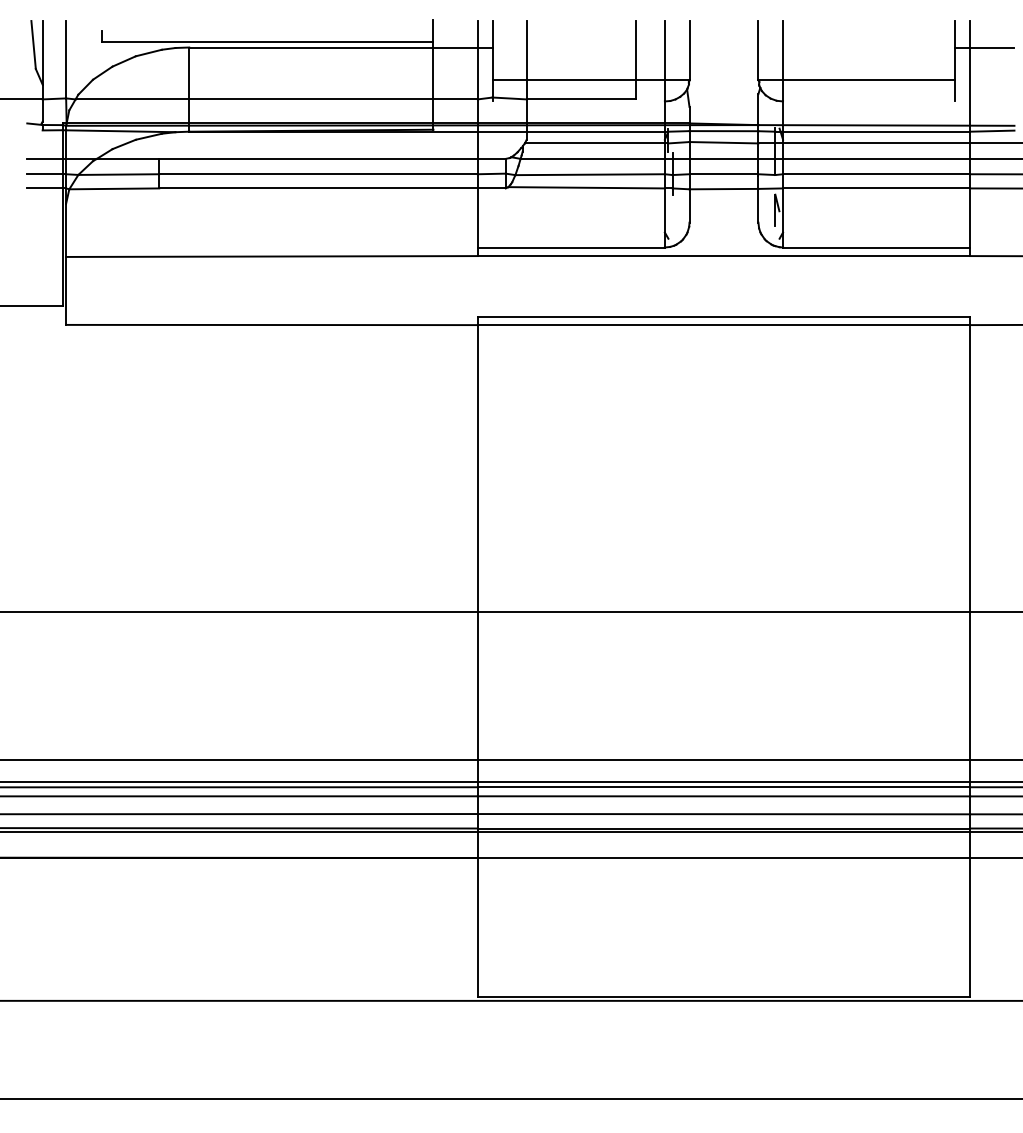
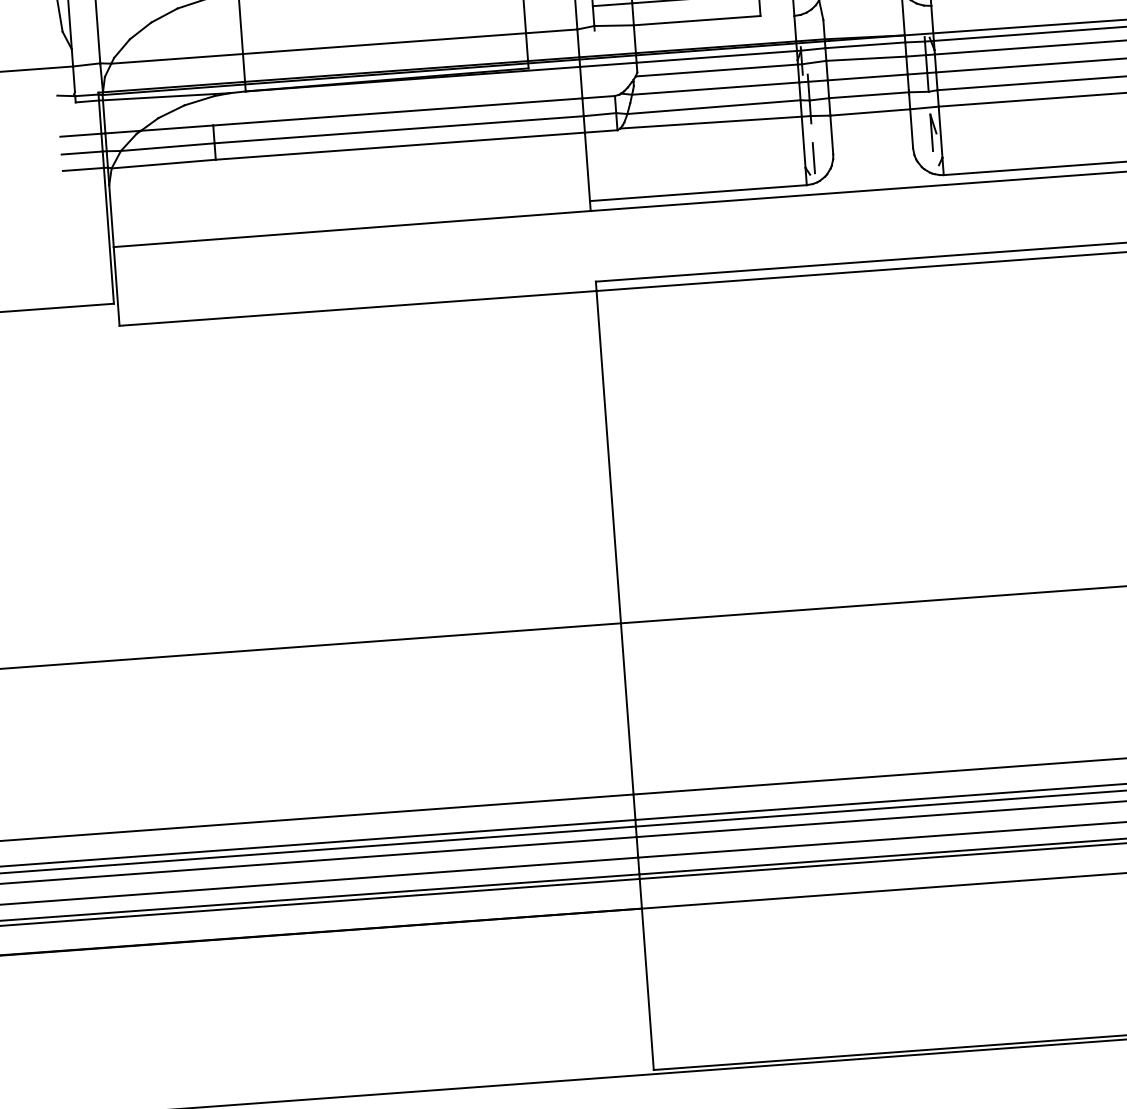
line: (672, 224) -> (813, 157), added

